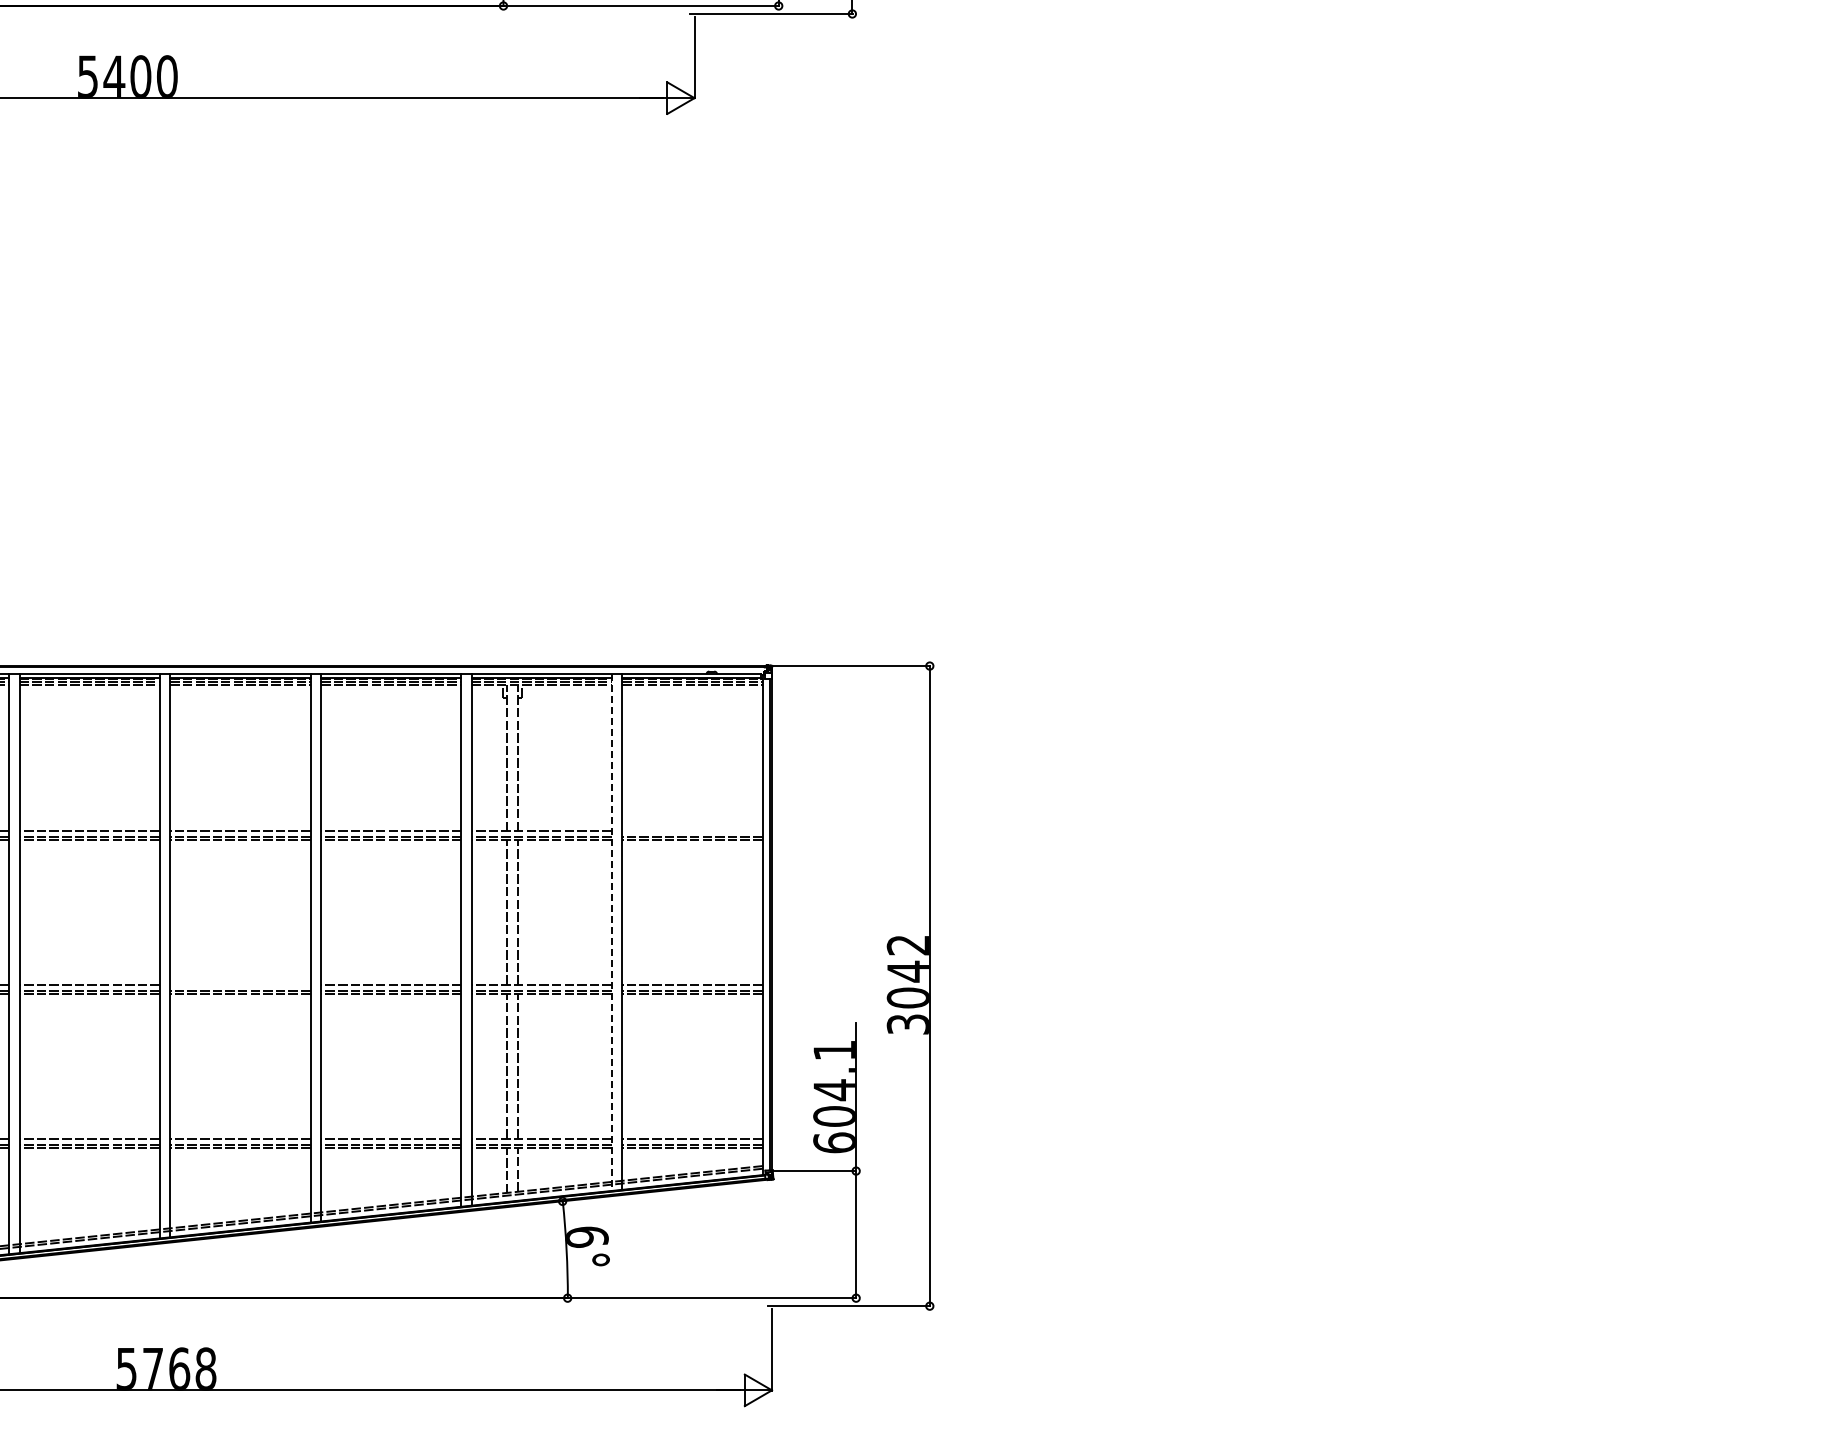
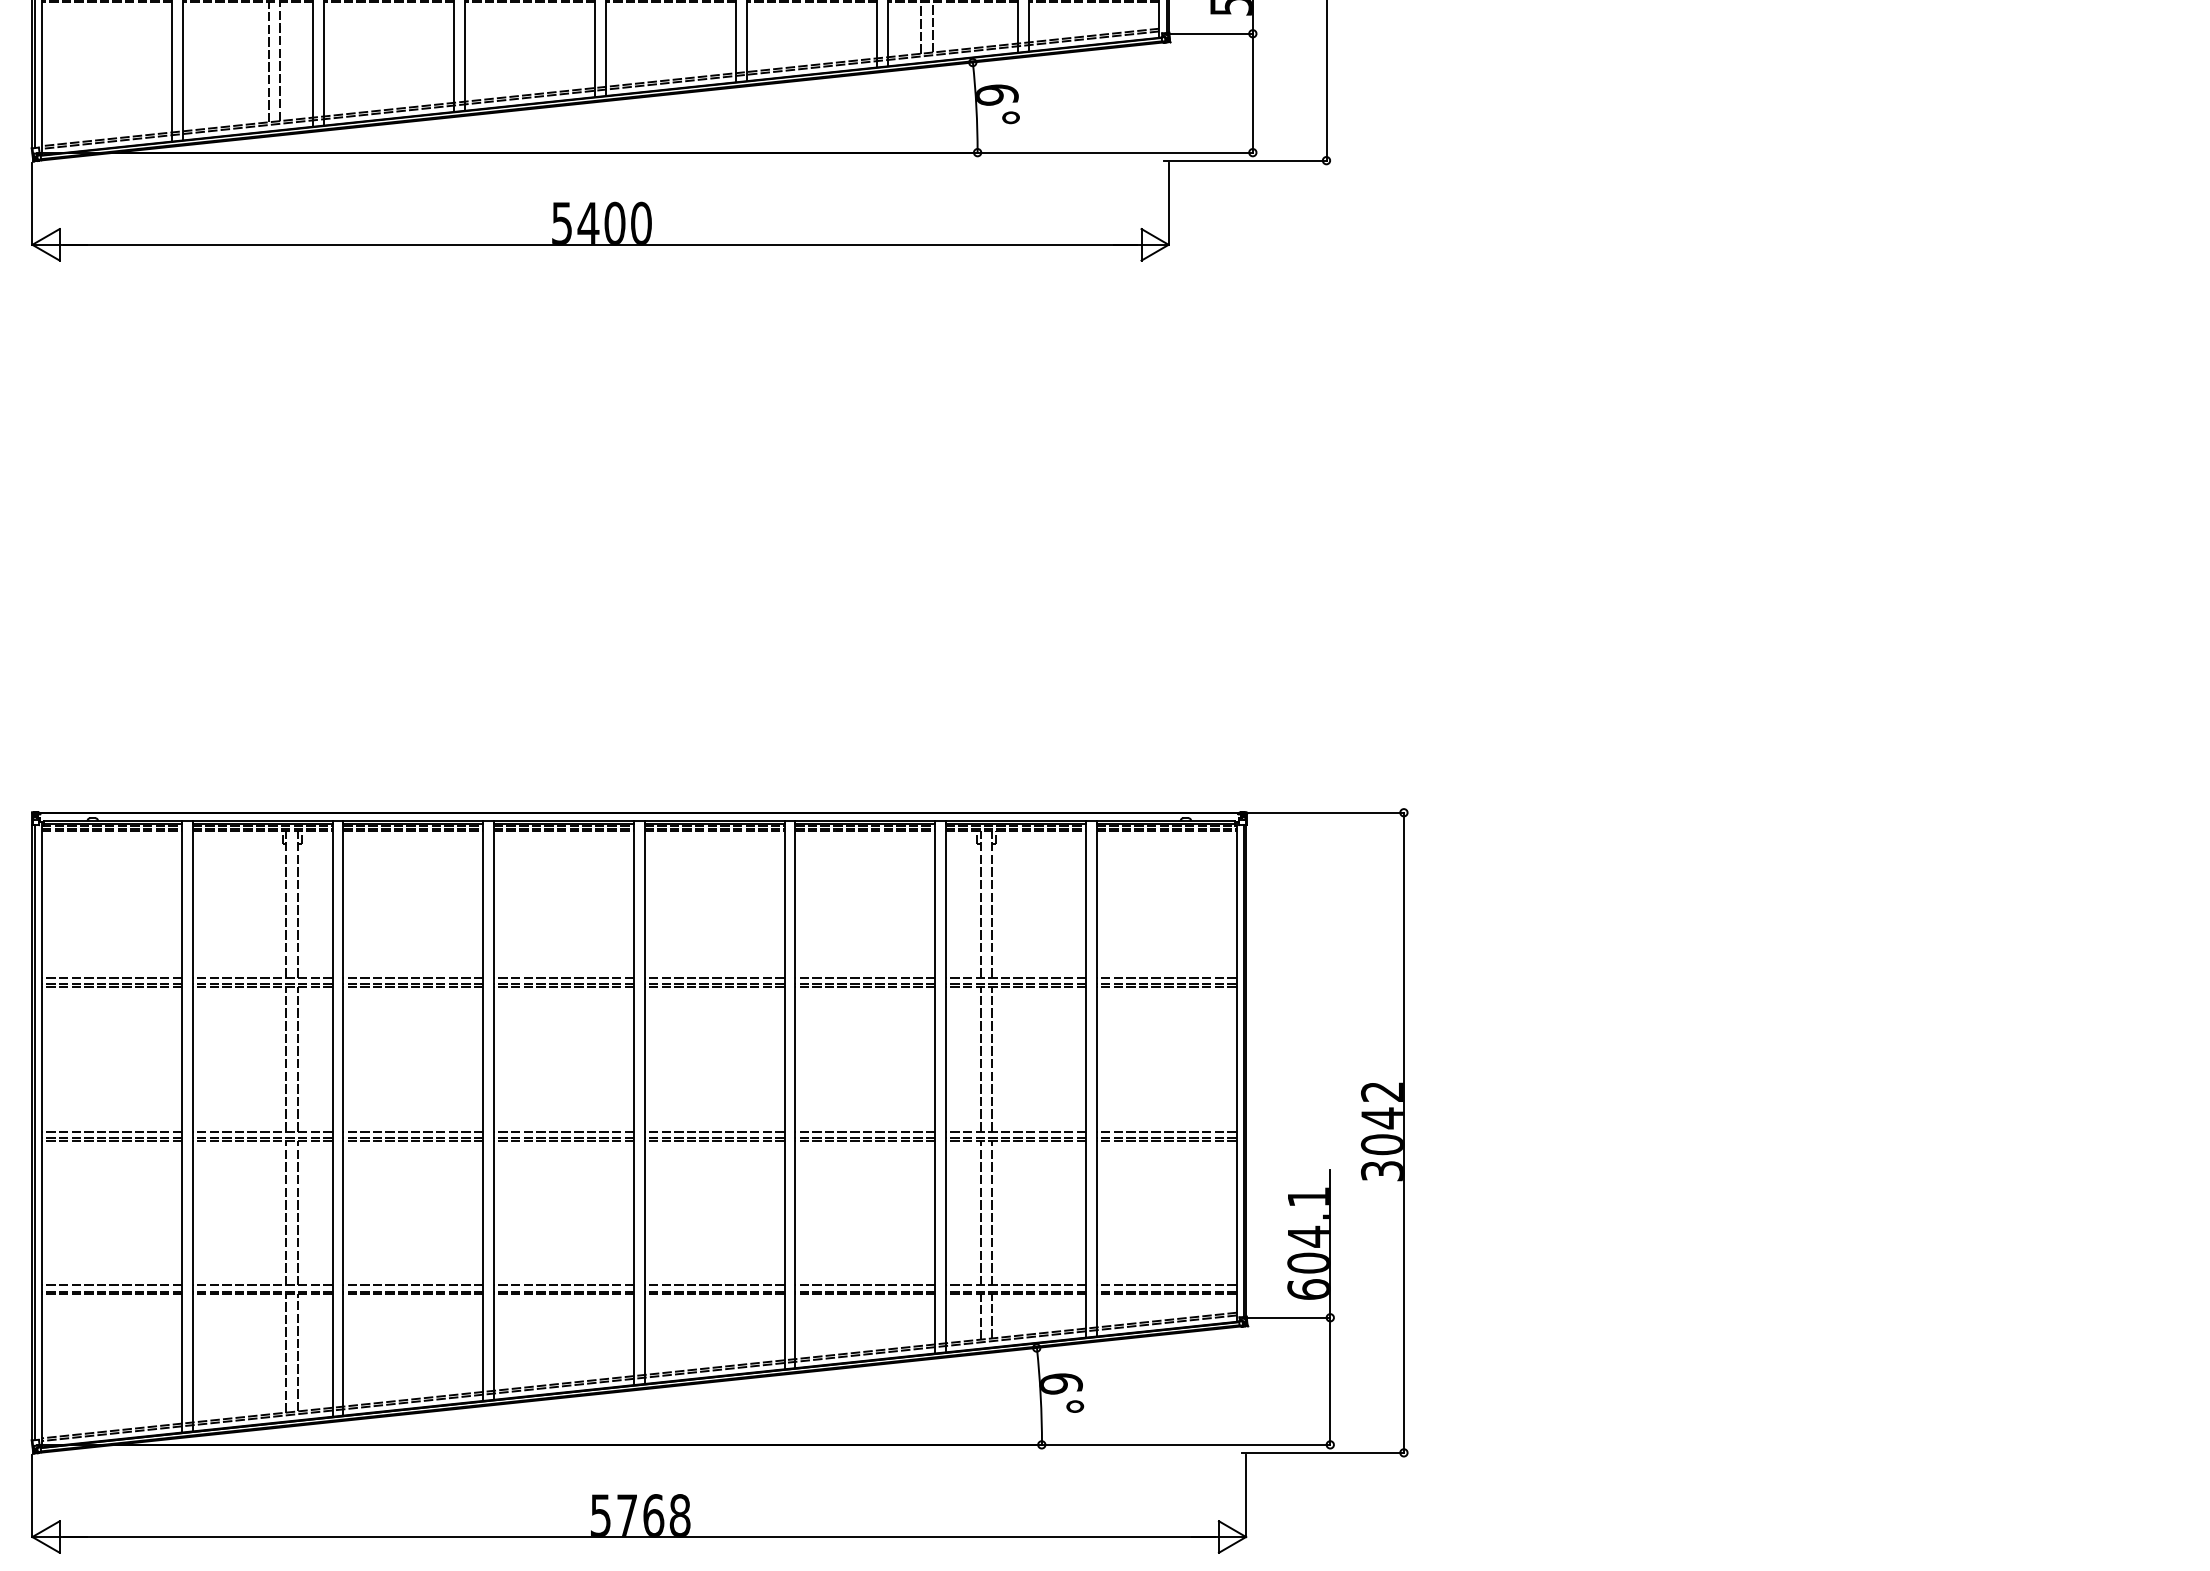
line: (692, 830) -> (1166, 977), added
line: (611, 932) -> (1085, 1079), dashed -> solid
line: (240, 984) -> (714, 1131), added

